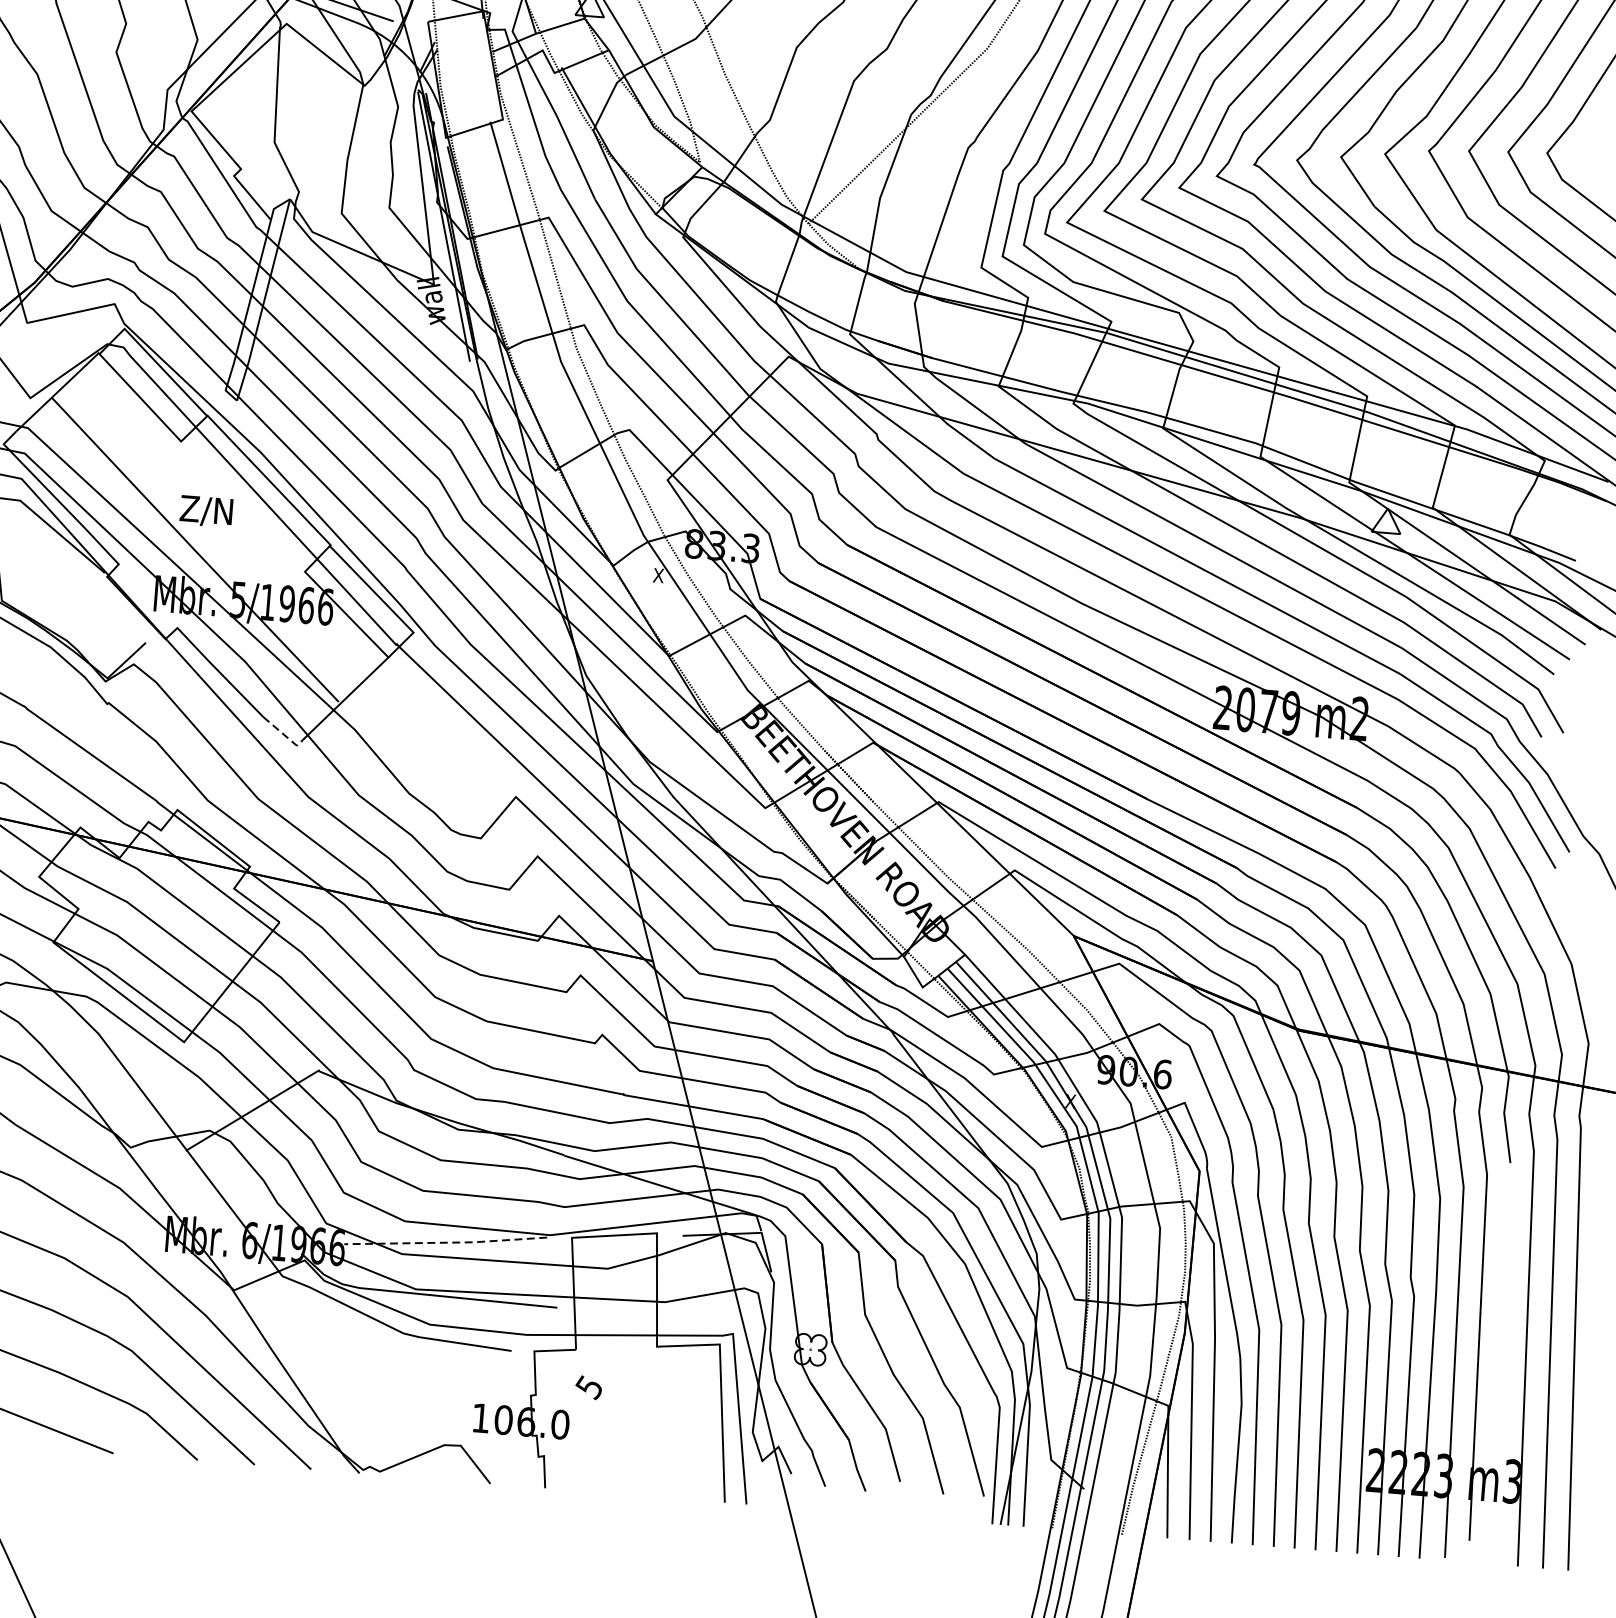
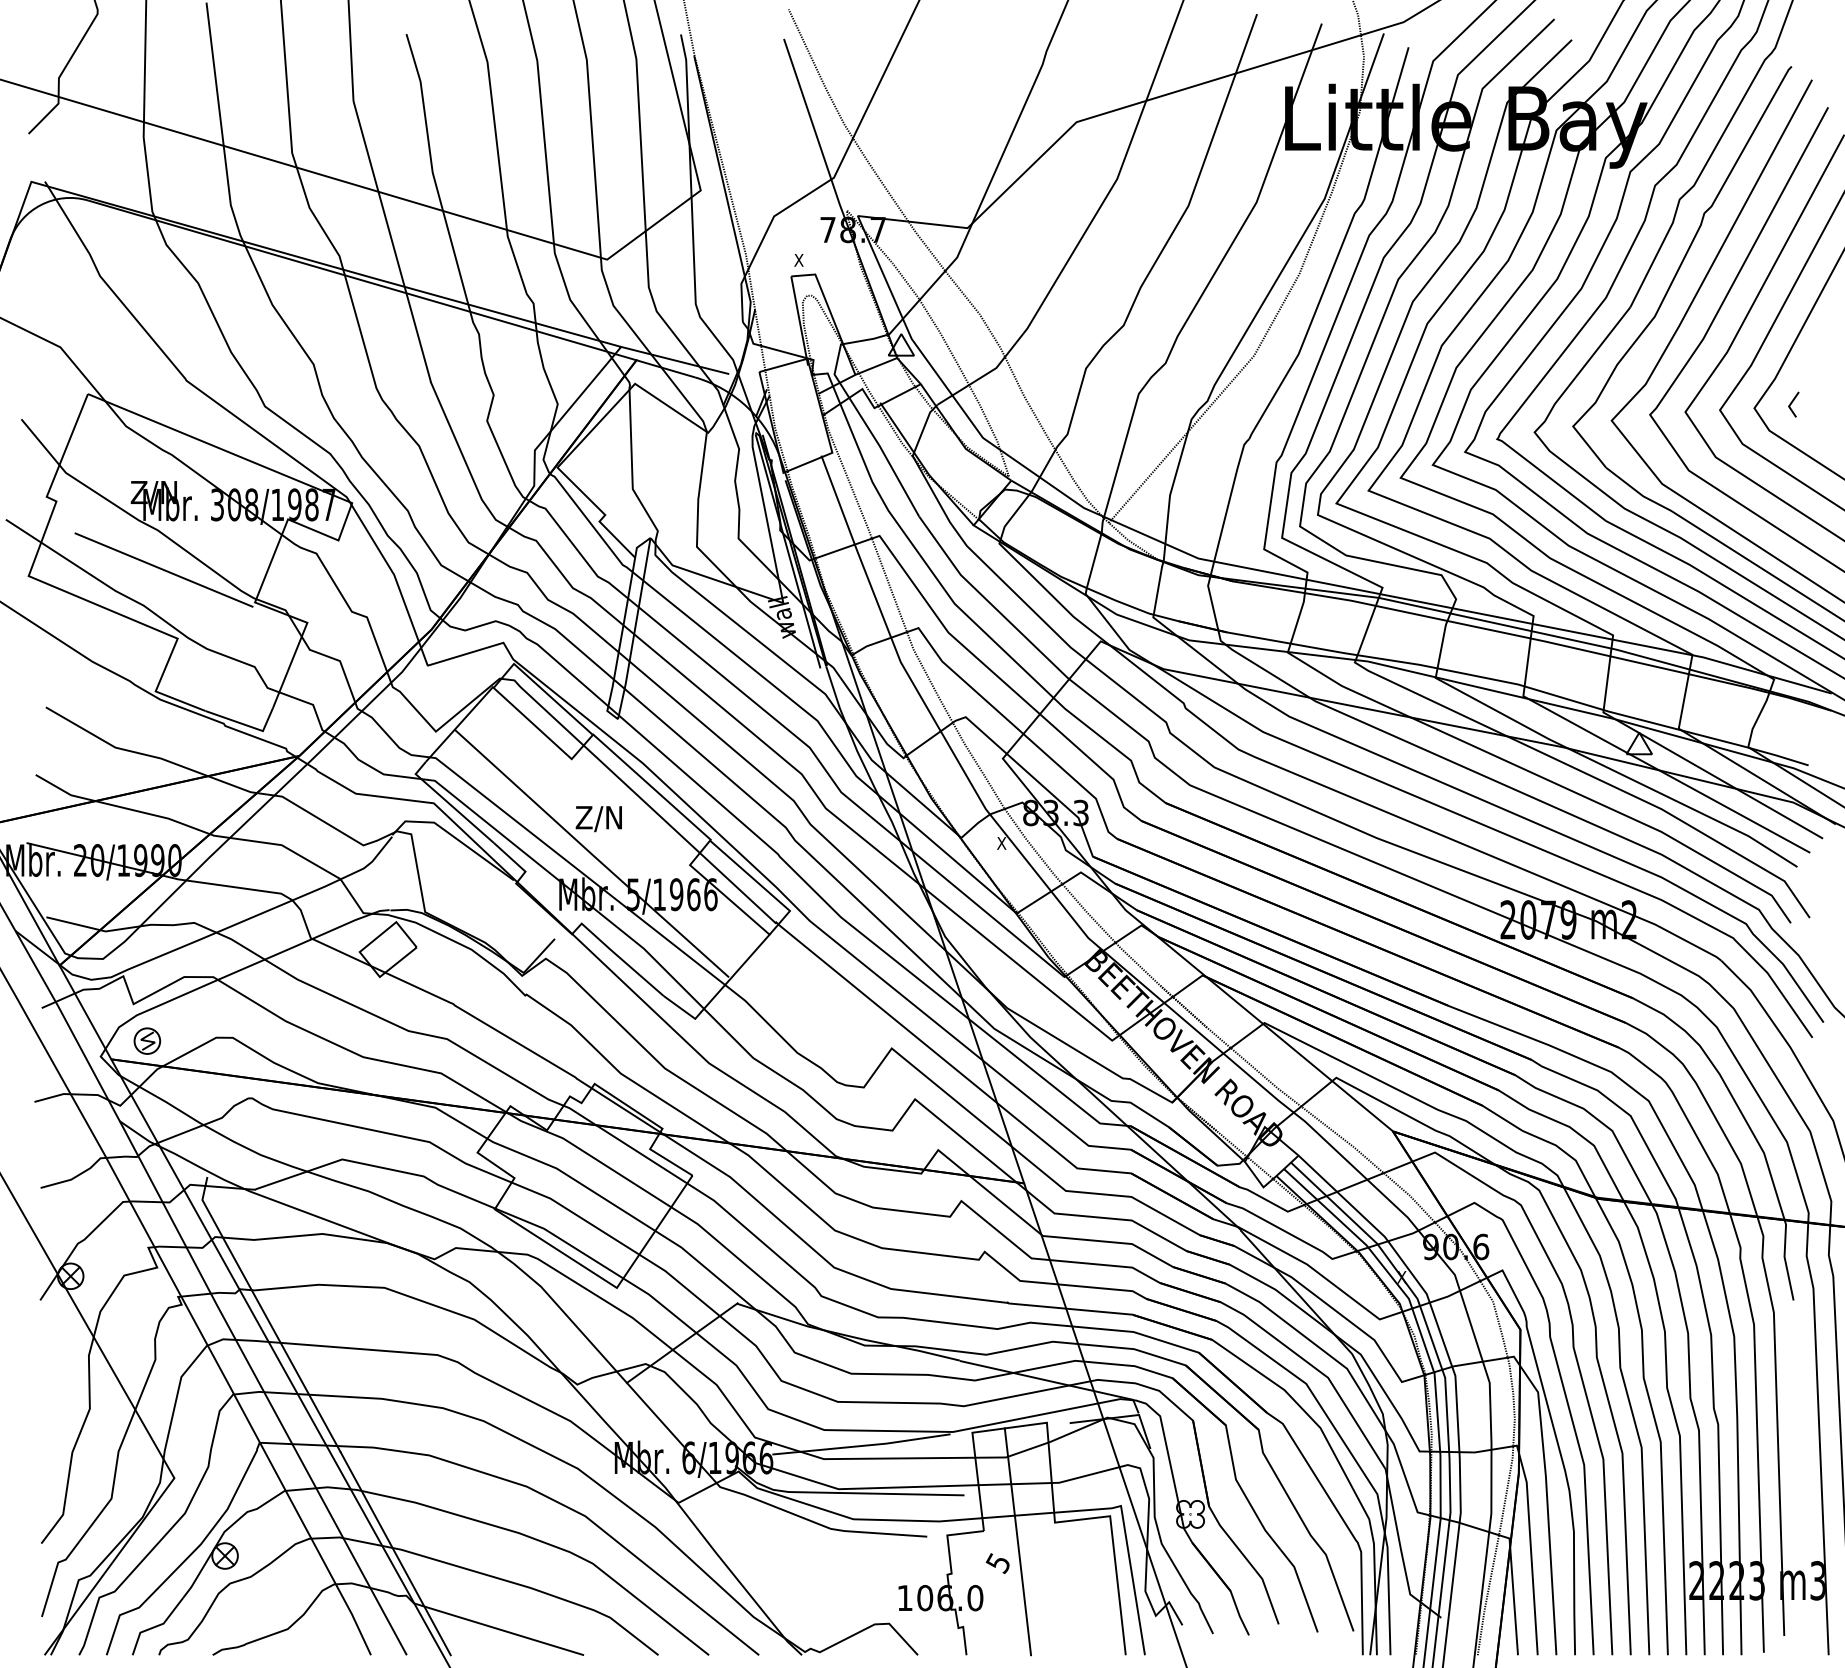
line: (1590, 151) -> (1792, 403), added
line: (285, 735) -> (684, 1010), dashed -> solid
line: (445, 1243) -> (861, 1446), dashed -> solid
line: (613, 1364) -> (1017, 1541), added

